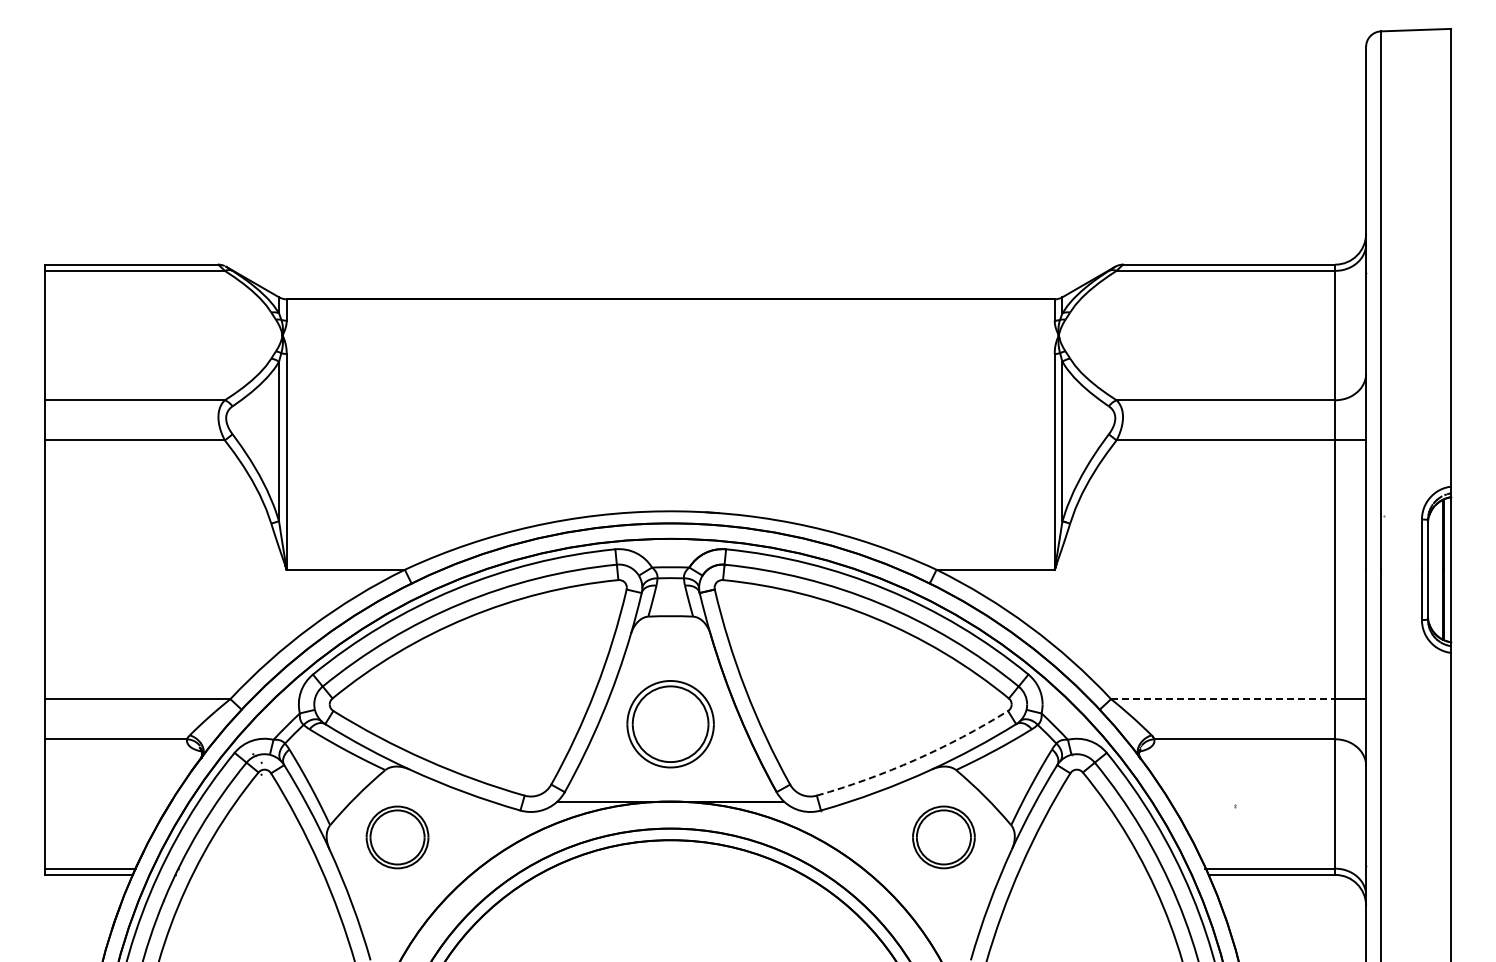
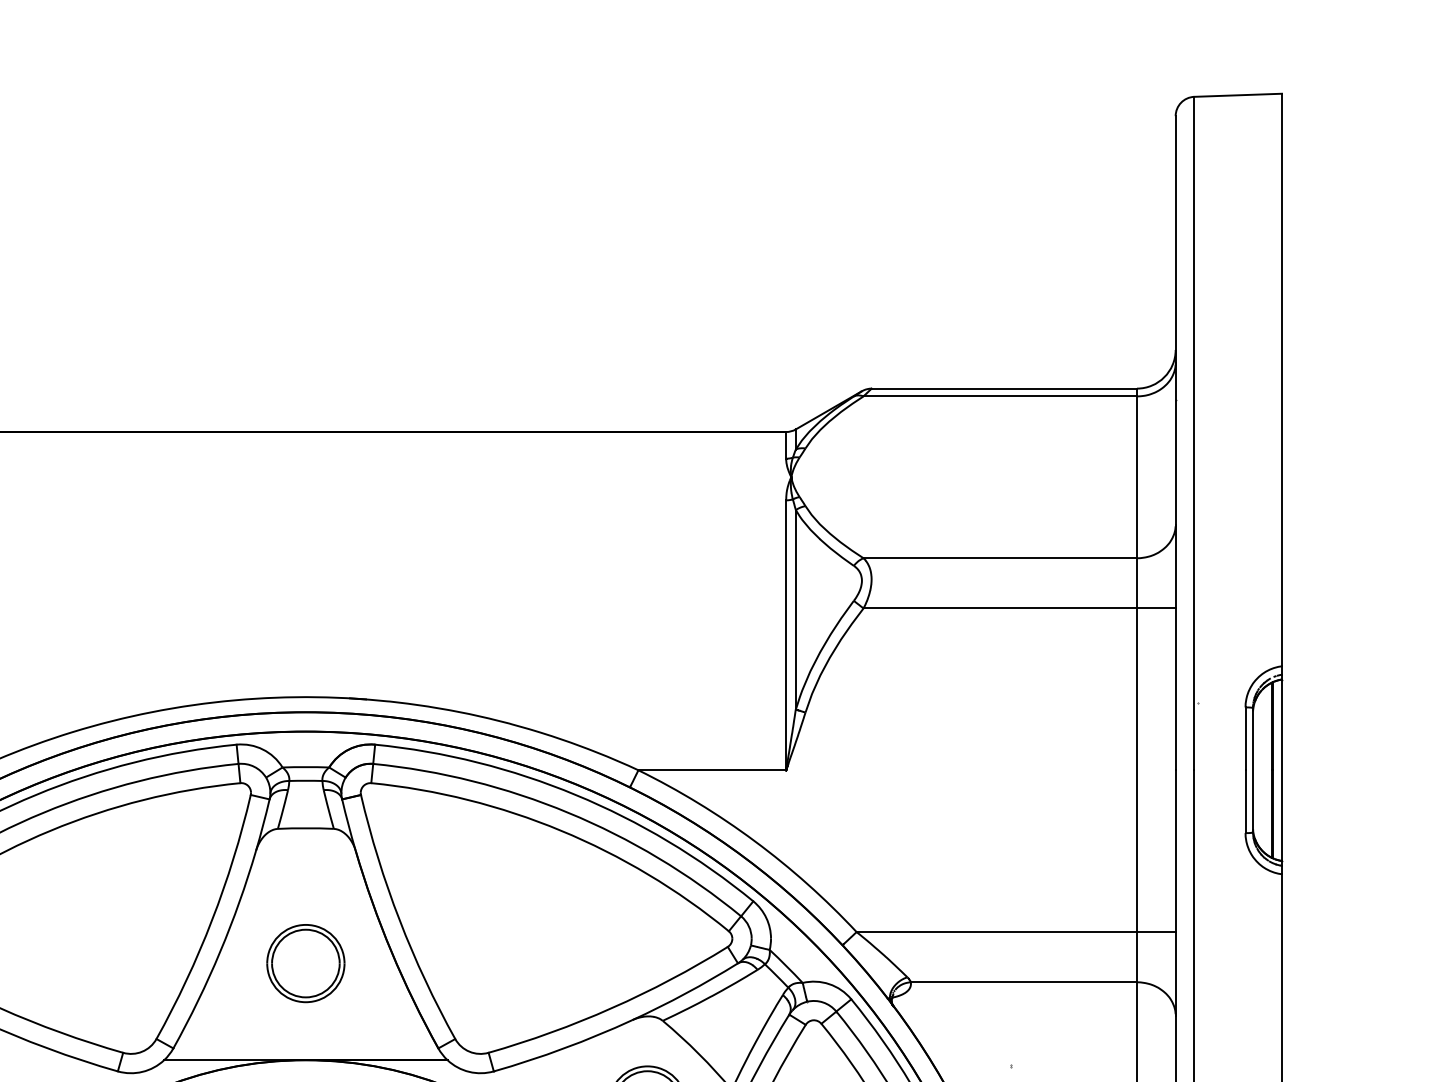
line: (1223, 699) -> (997, 932), dashed -> solid
part: (670, 724) -> (305, 963), size x0.71
arc: (915, 759) -> (612, 1007), dashed -> solid

